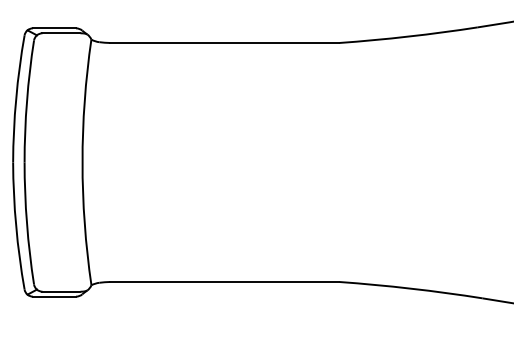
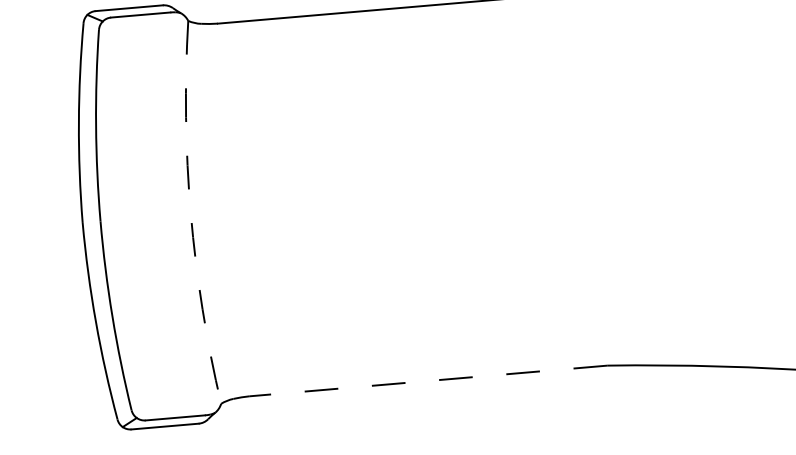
arc: (82, 162) -> (190, 213), solid -> dashed
line: (224, 282) -> (428, 381), solid -> dashed

